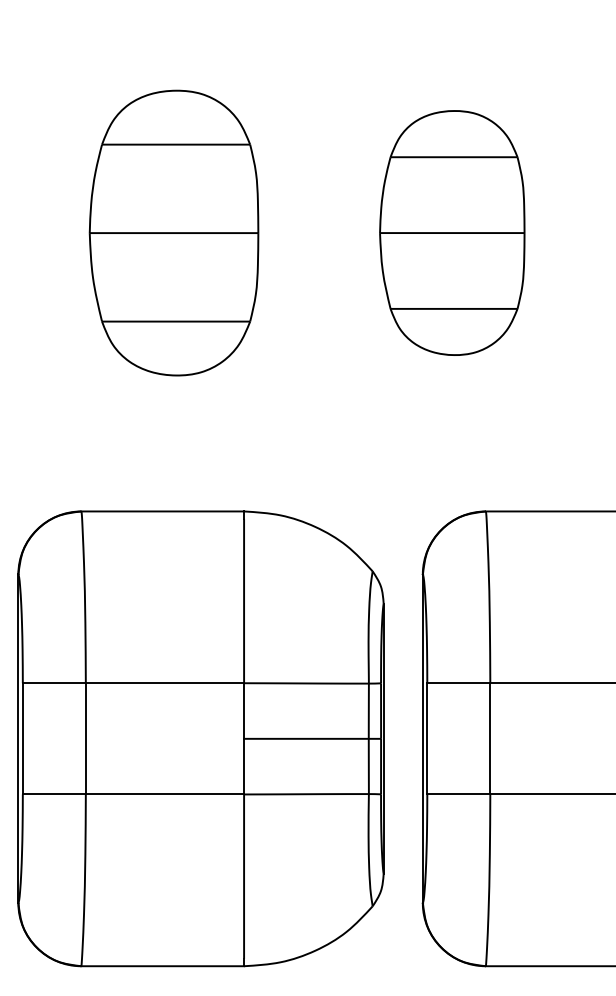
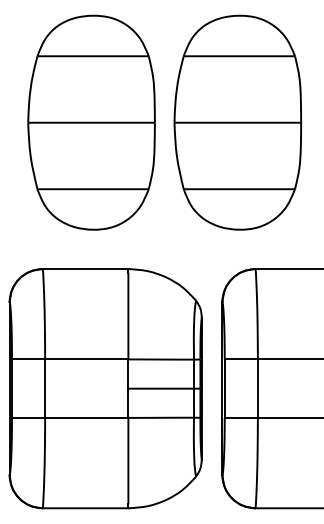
part: (173, 232) -> (91, 122), size x1.43
part: (451, 232) -> (237, 122), size x1.67

